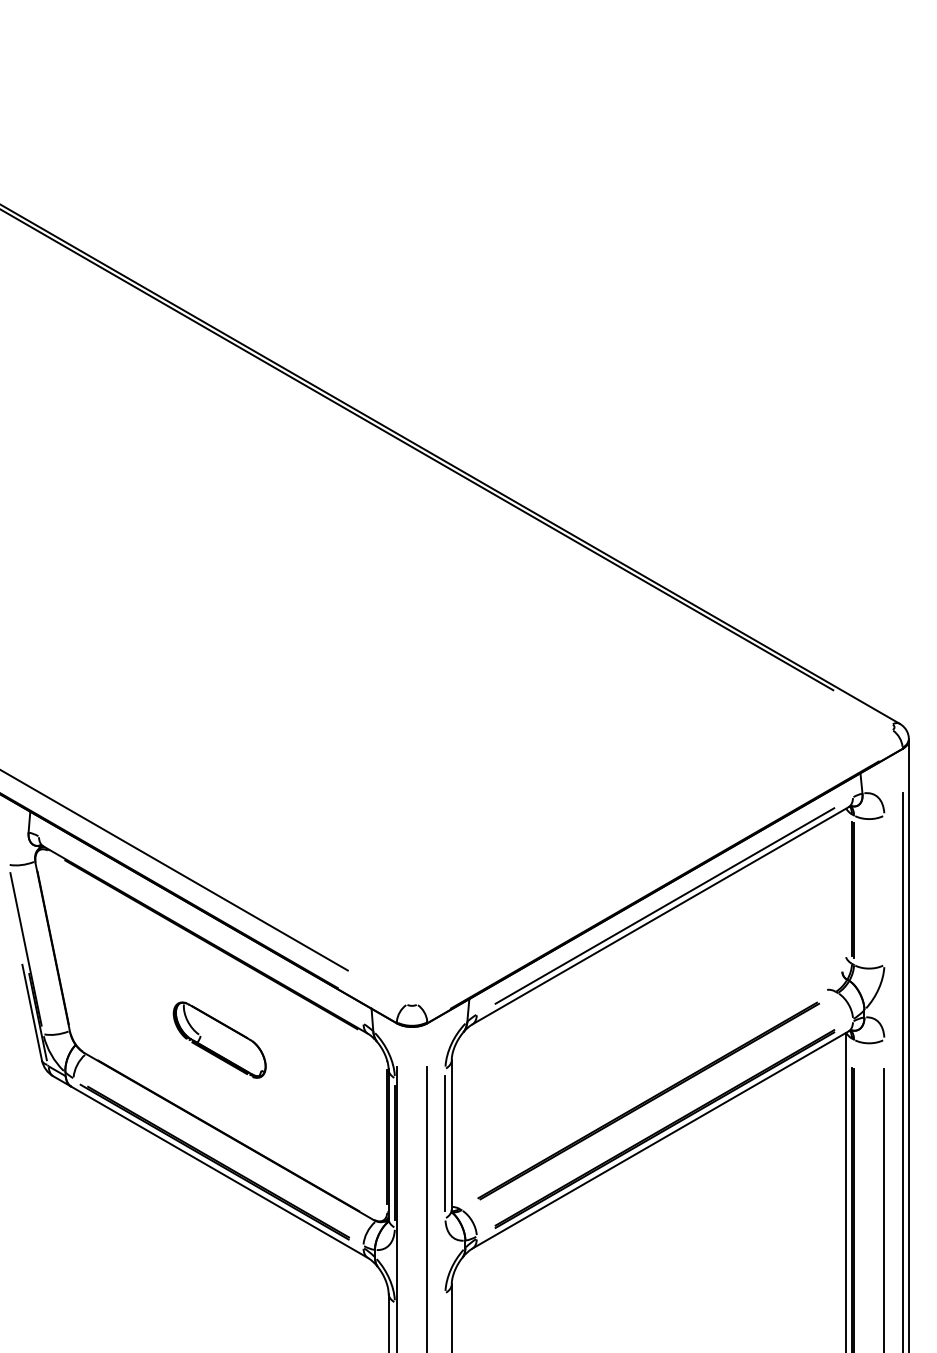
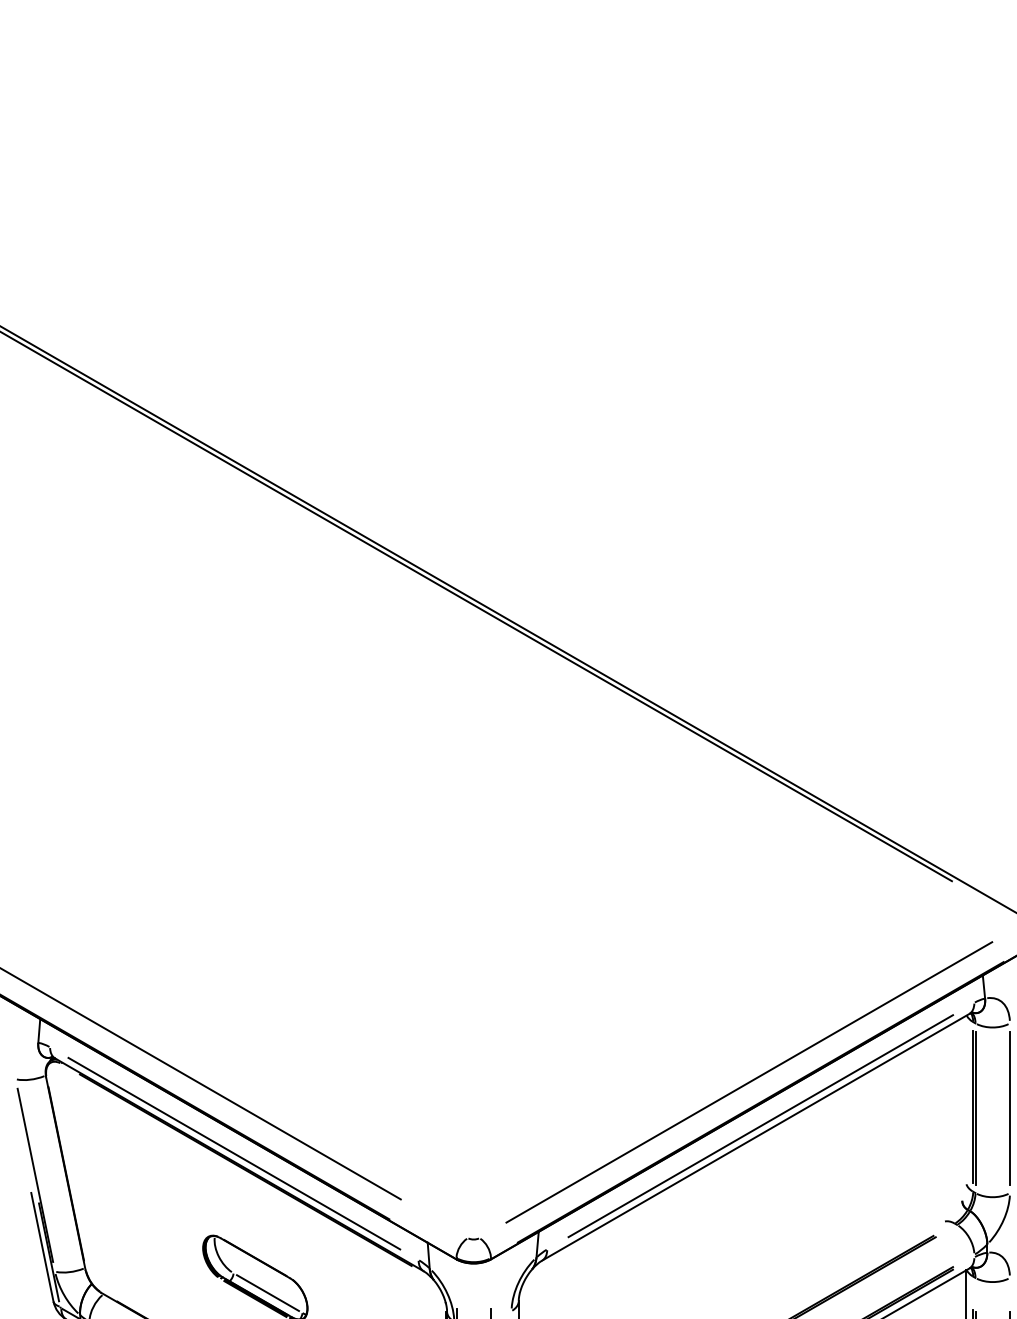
line: (654, 867) -> (748, 1082), added
line: (884, 889) -> (1010, 1107), added
line: (201, 929) -> (234, 1152), added
line: (230, 1052) -> (267, 1292), added

